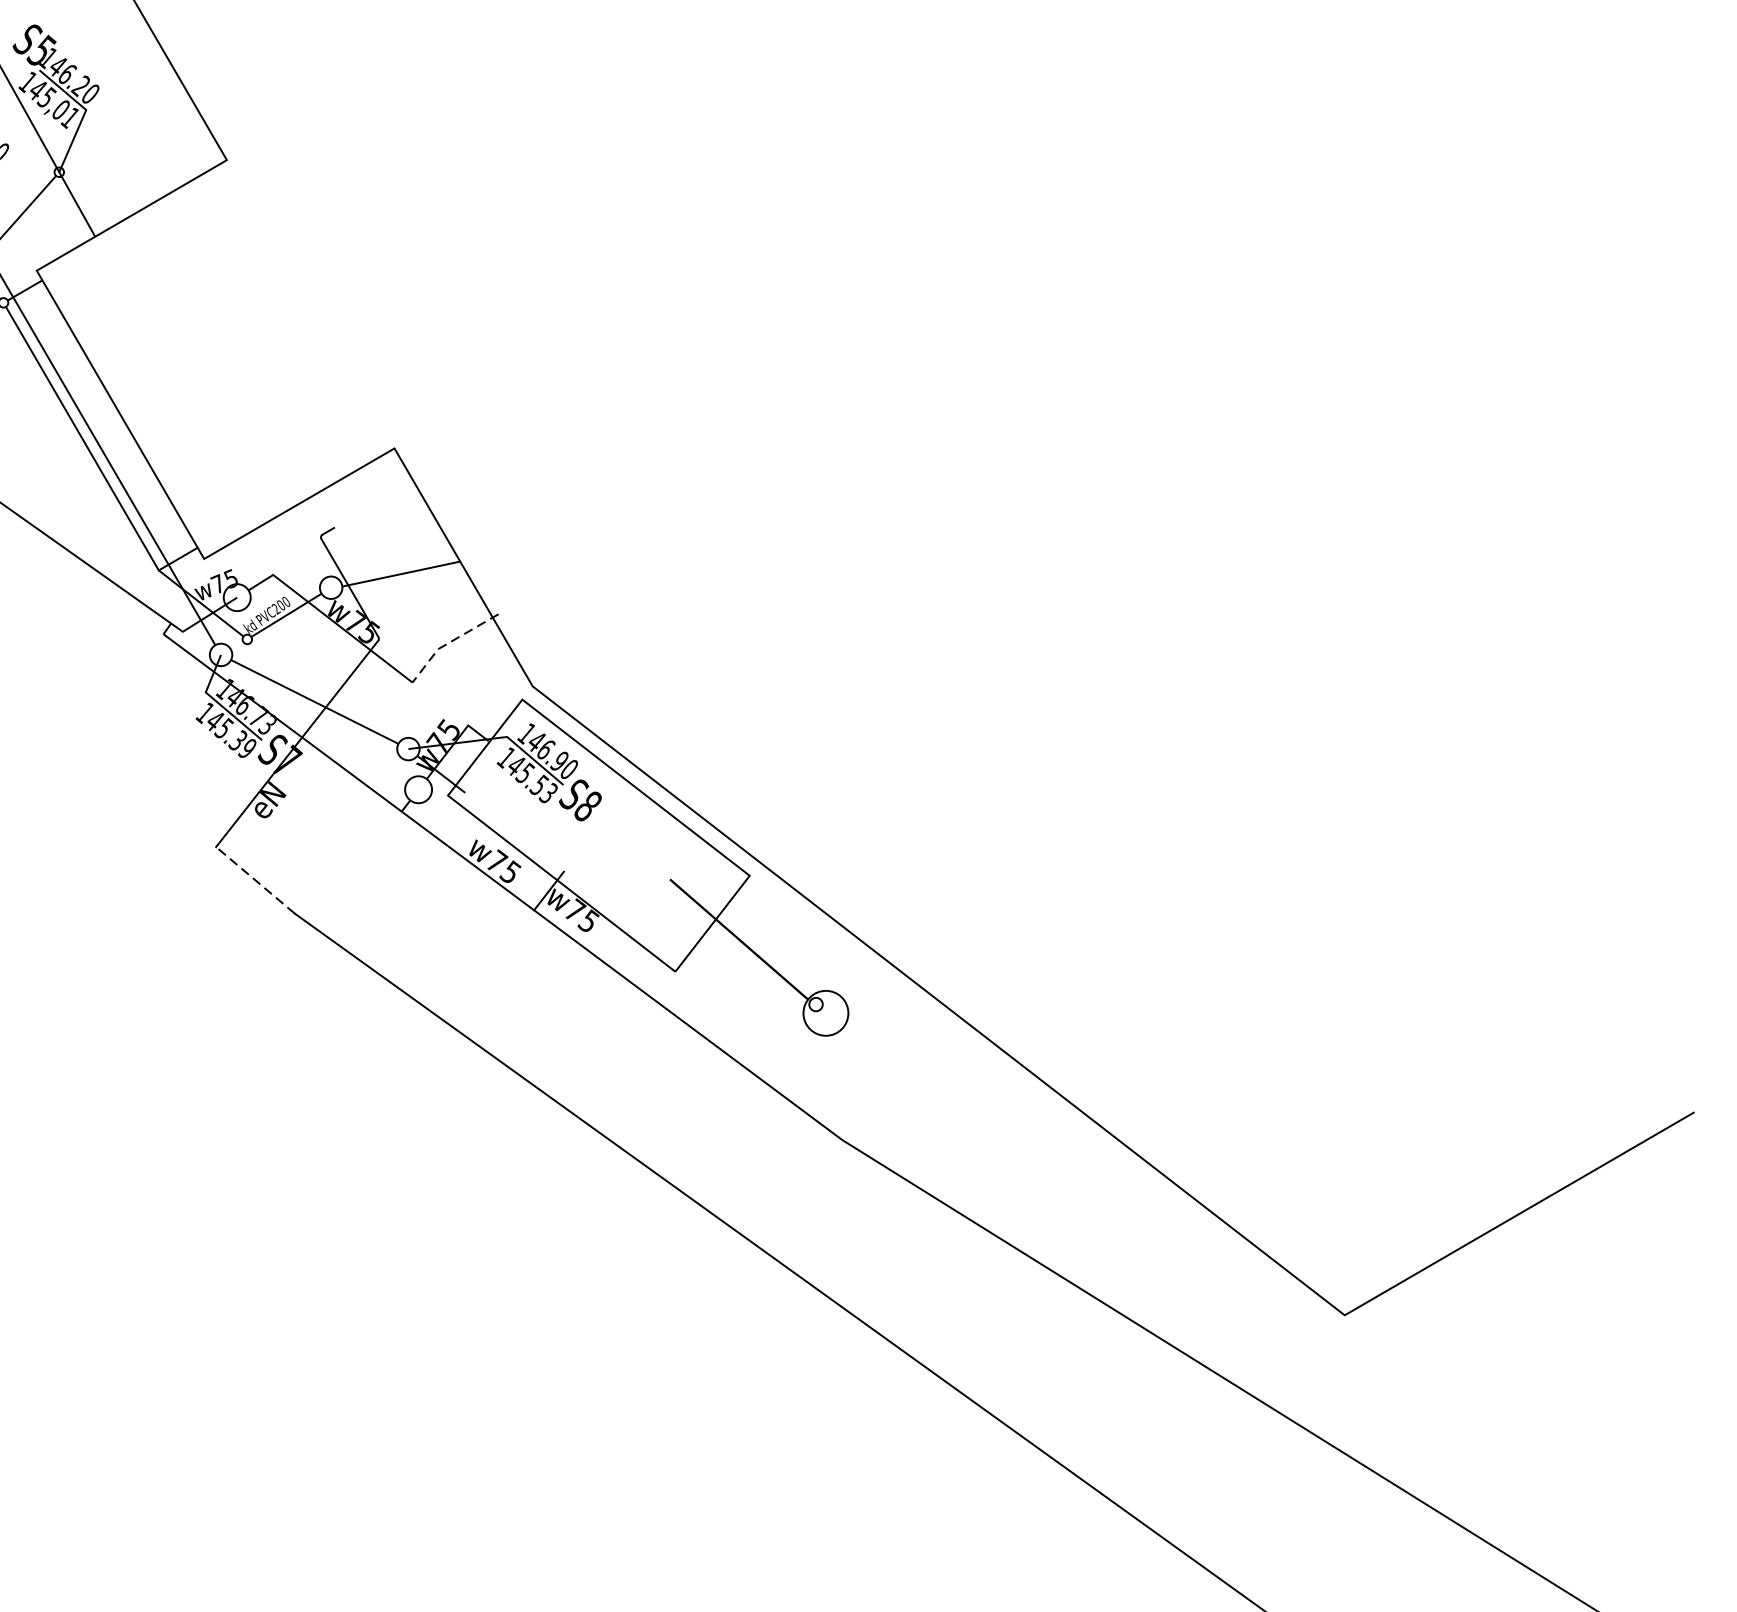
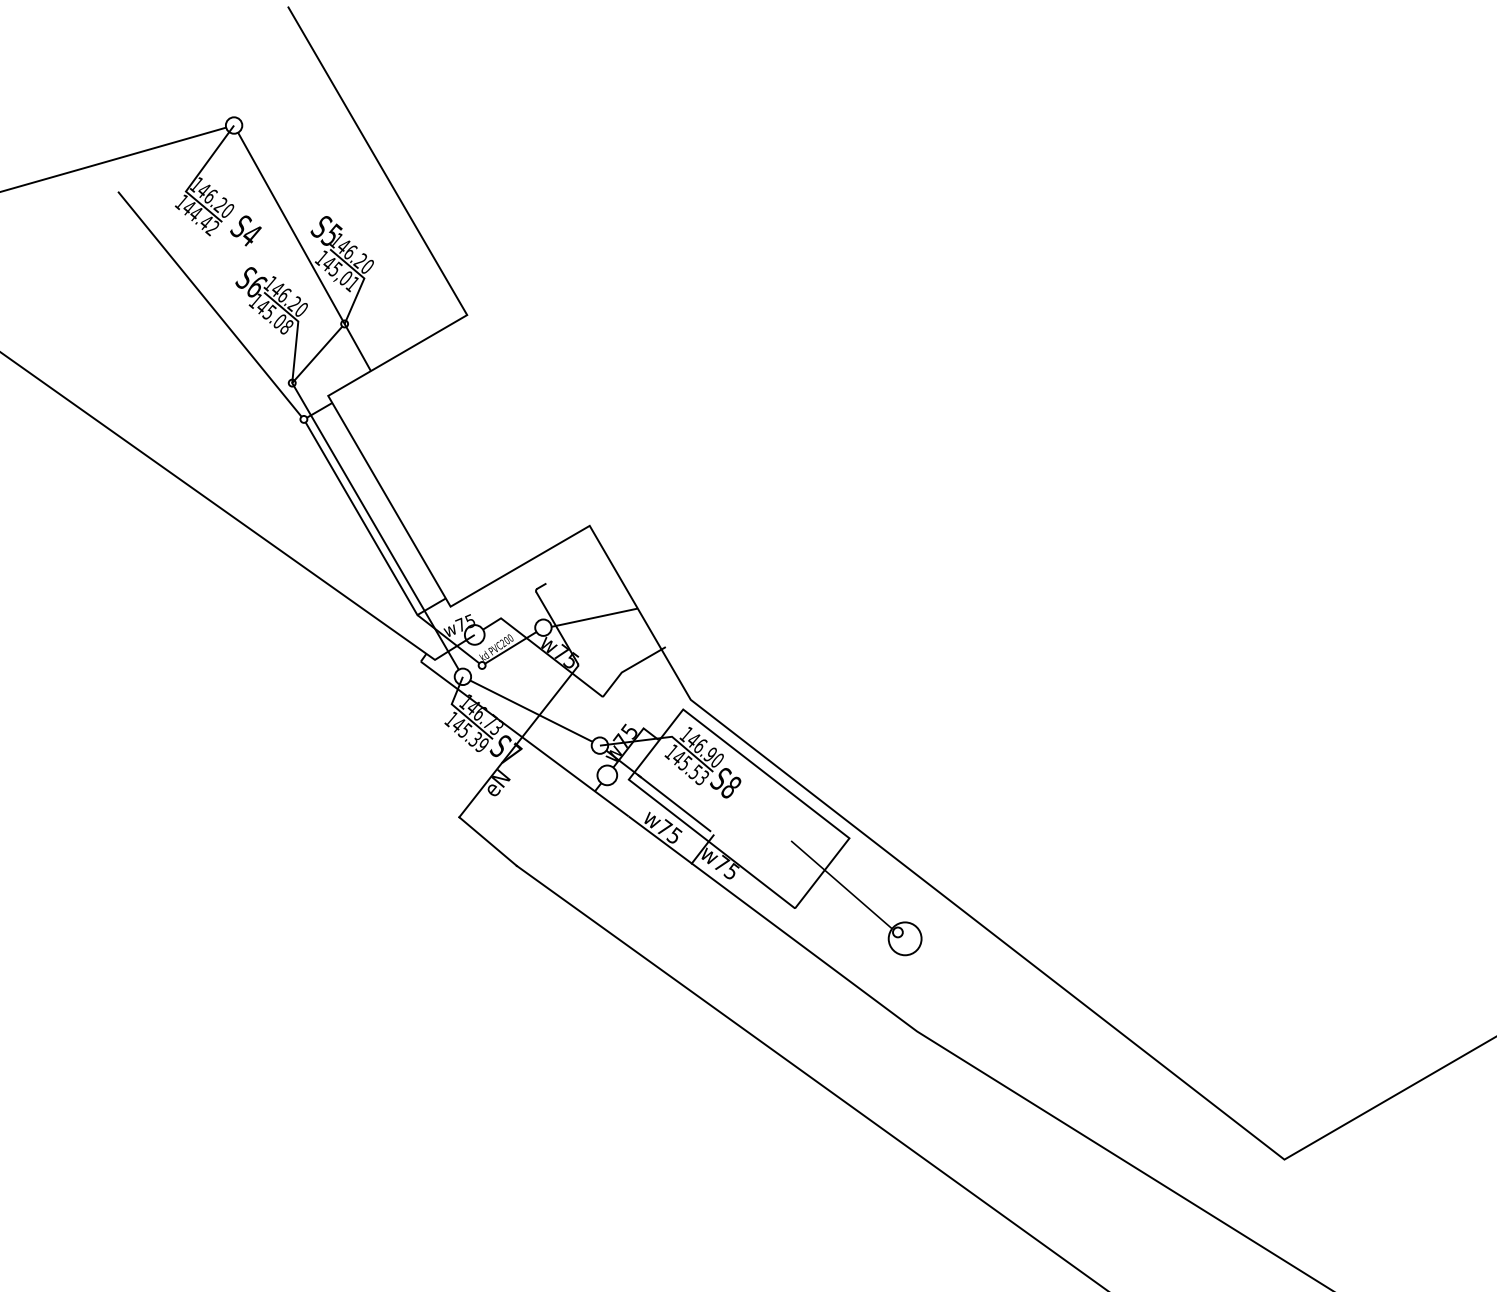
line: (448, 643) -> (629, 668), dashed -> solid
line: (510, 828) -> (674, 803), added
line: (256, 880) -> (488, 841), dashed -> solid

